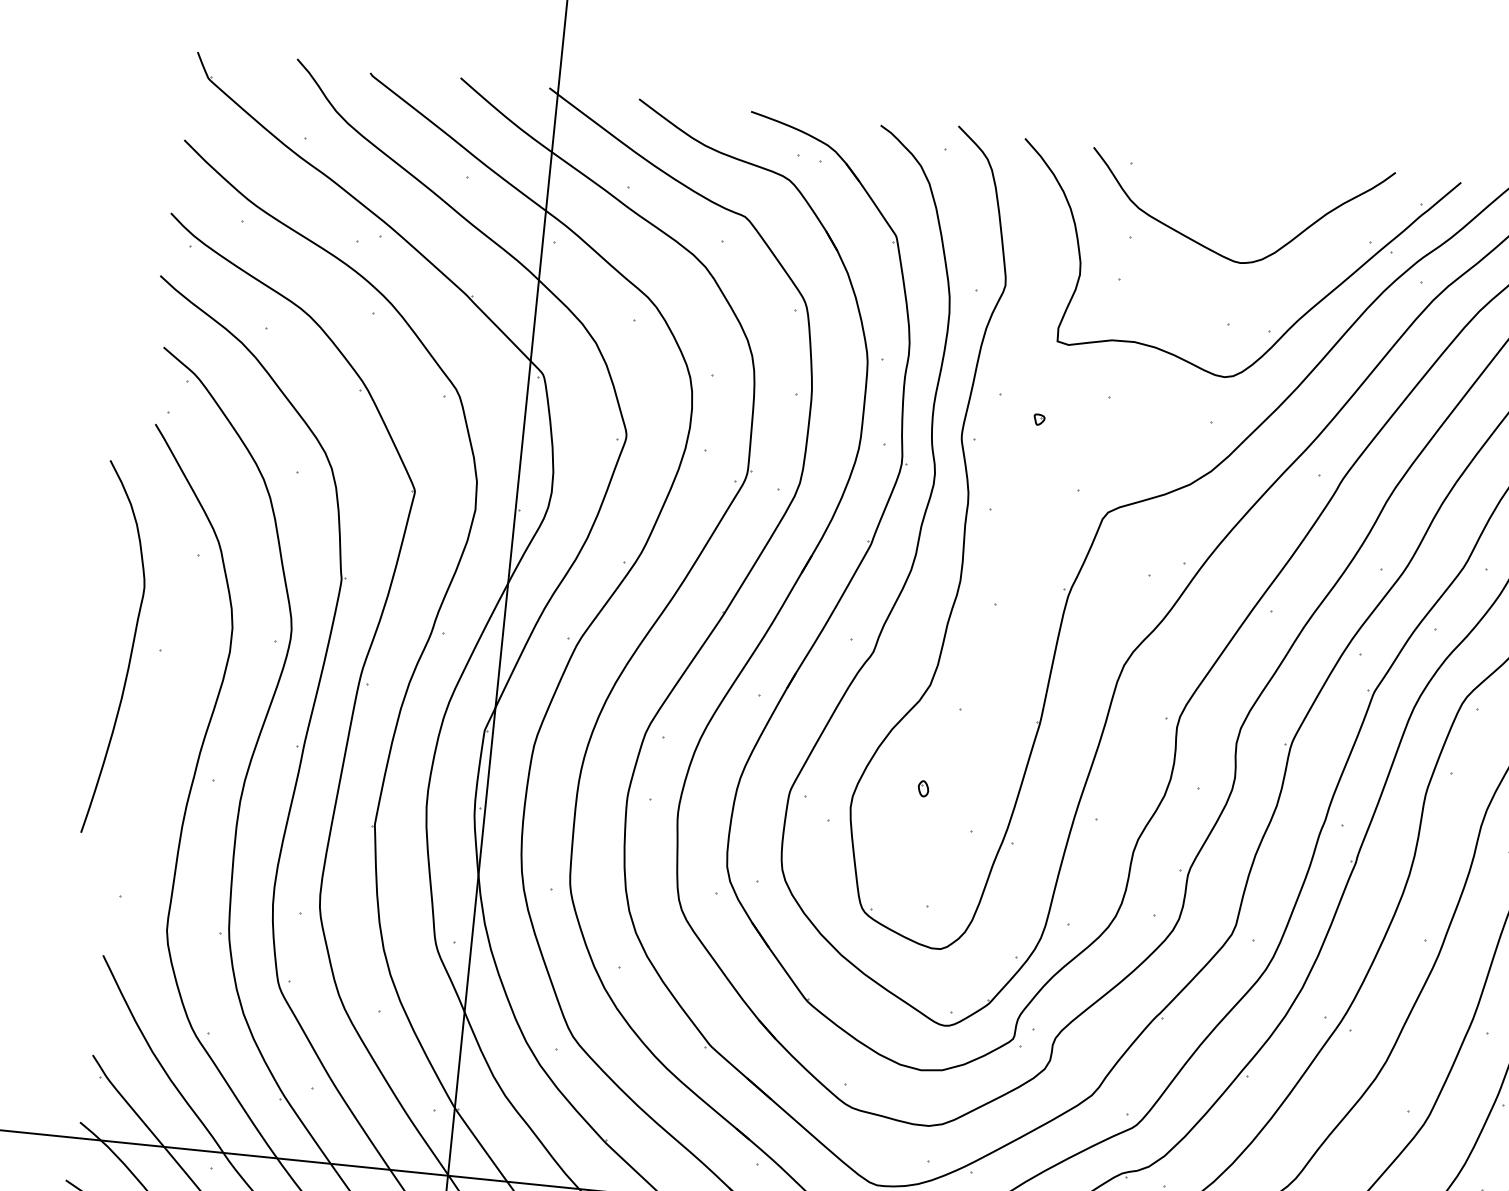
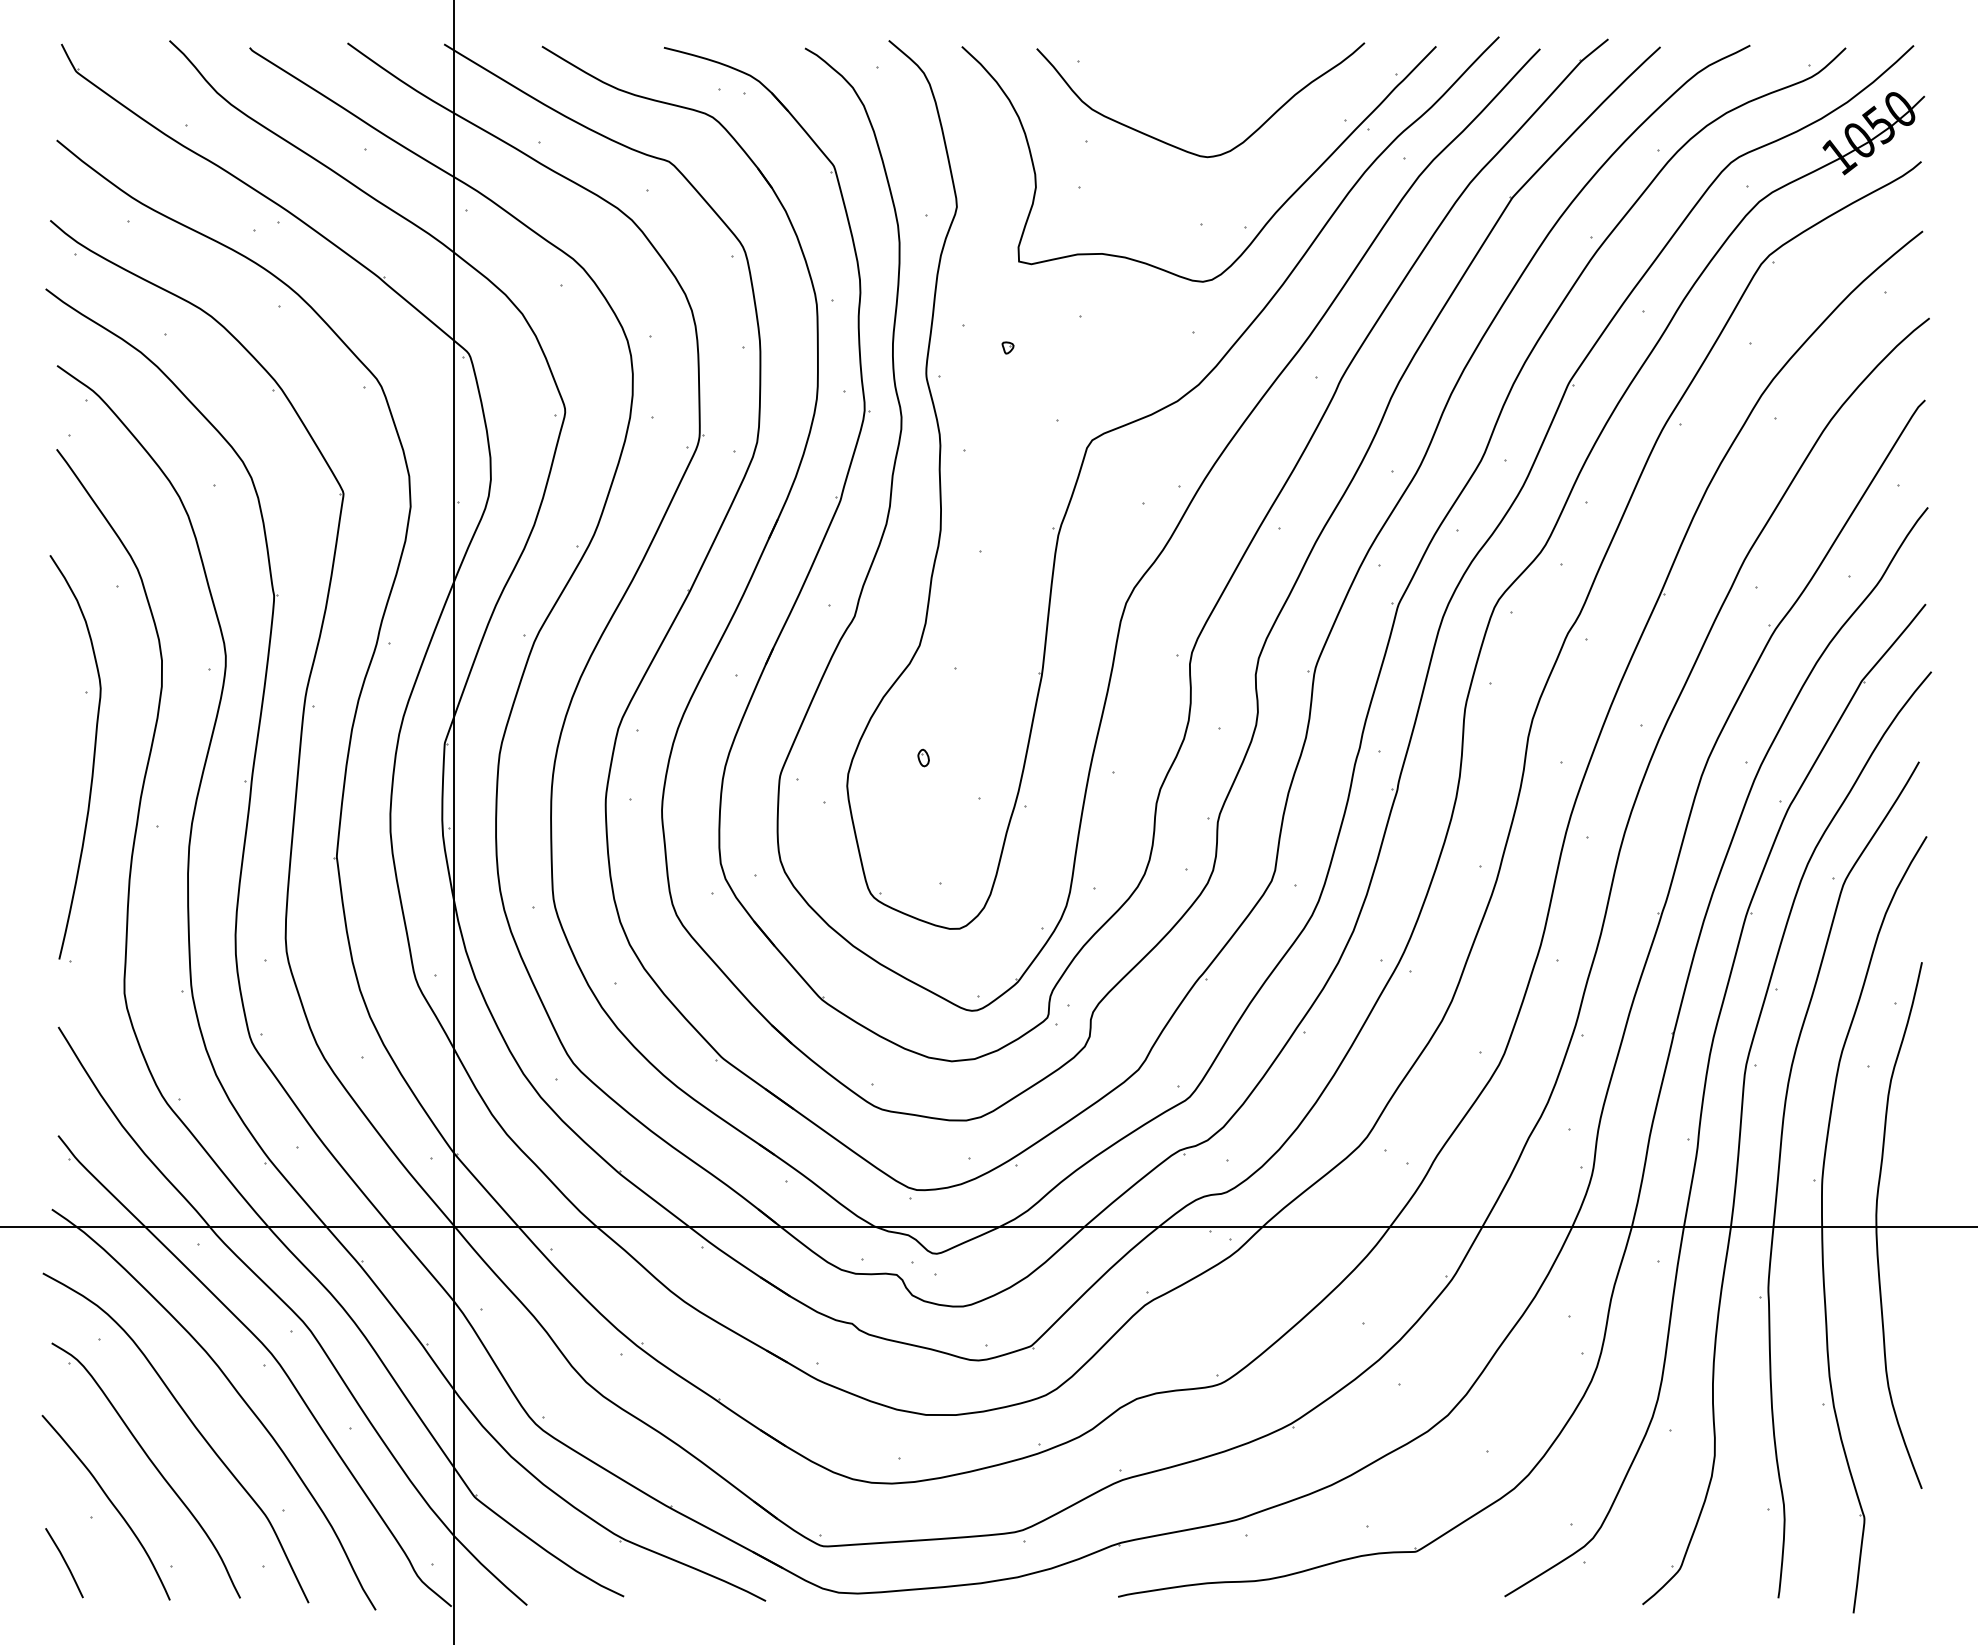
curve: (129, 654) -> (92, 762), moved

